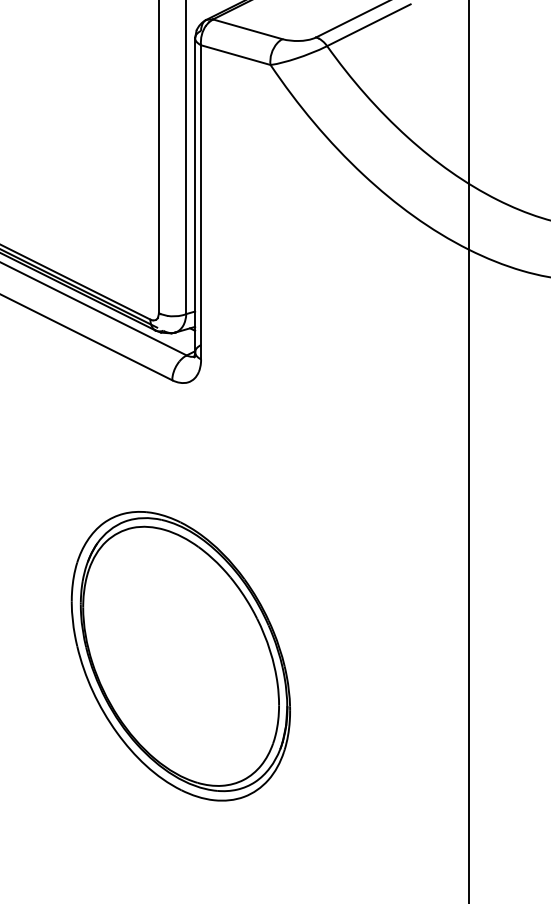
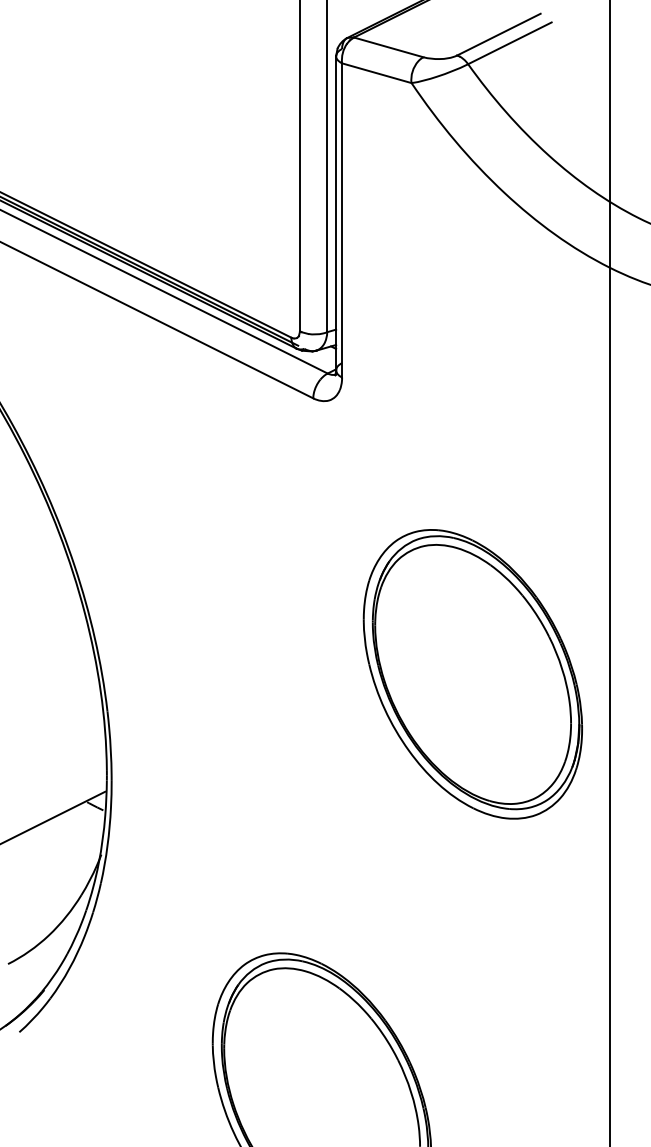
part: (180, 656) -> (472, 674), moved

